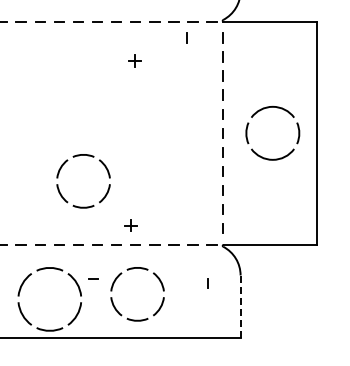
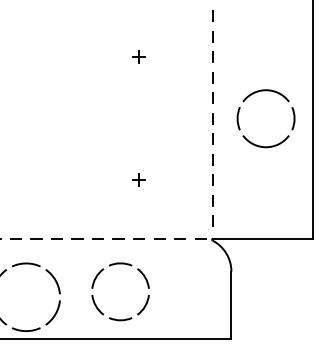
line: (186, 37) -> (173, 15), removed
part: (134, 60) -> (138, 56), moved
part: (59, 188) -> (36, 178), removed
part: (130, 225) -> (138, 180), moved
line: (93, 278) -> (73, 274), removed
line: (207, 283) -> (195, 280), removed
line: (240, 306) -> (231, 304), dashed -> solid

